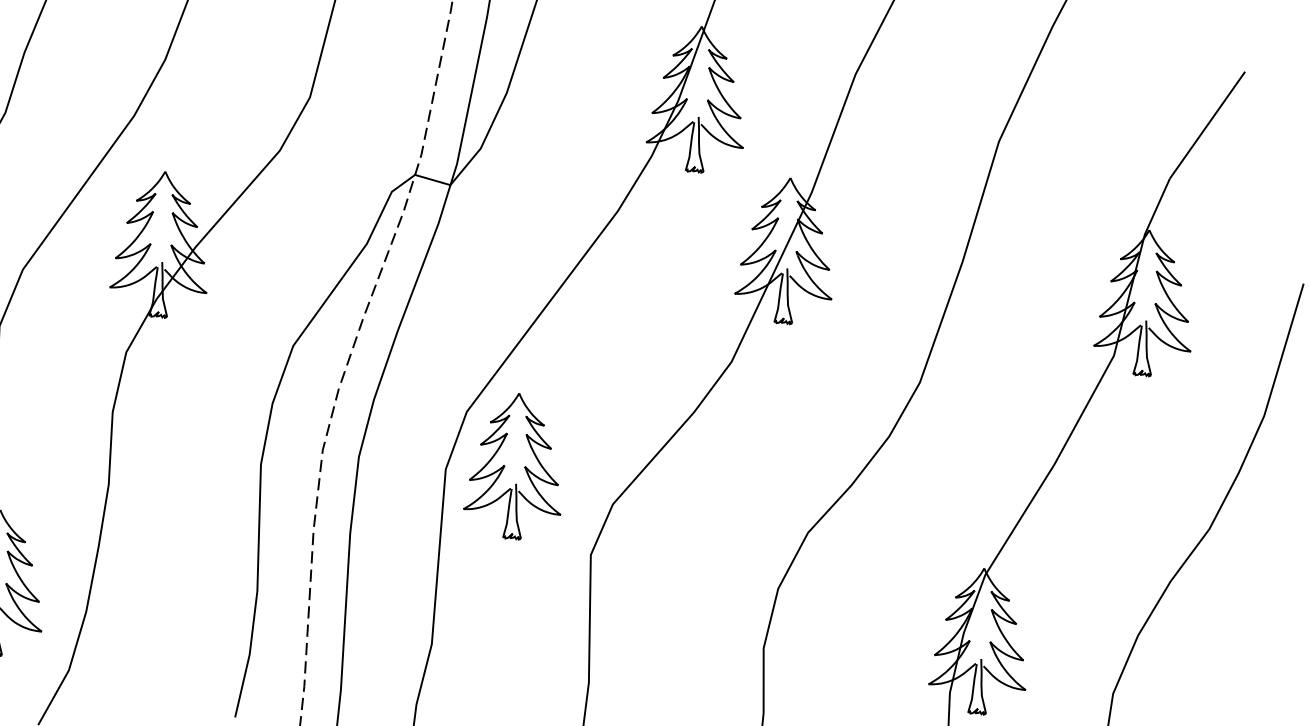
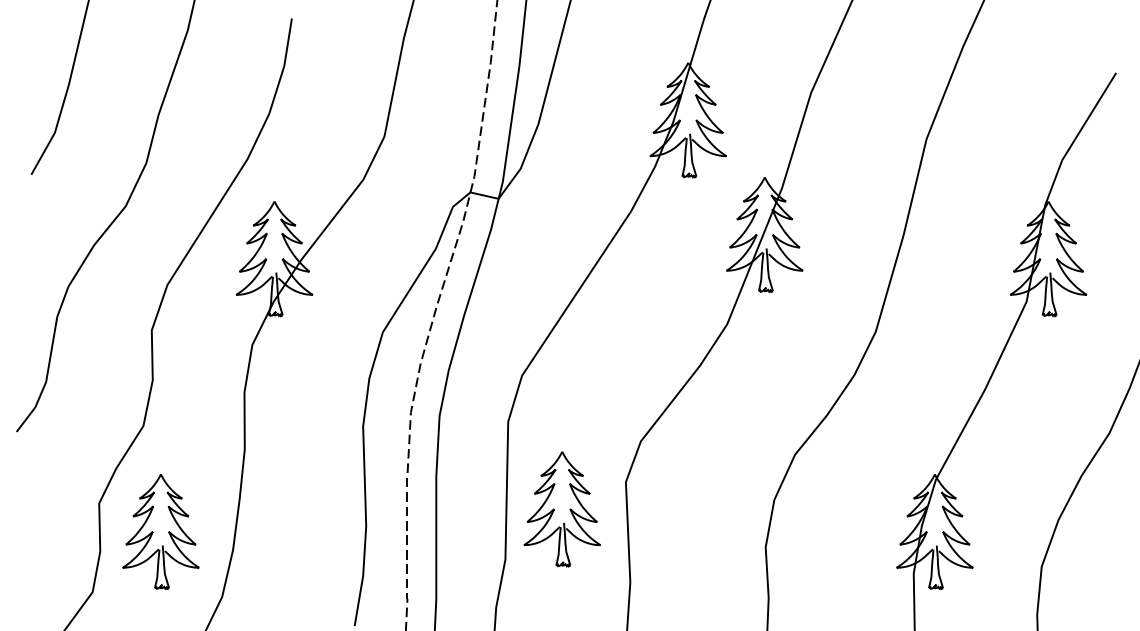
part: (513, 466) -> (561, 509), moved

